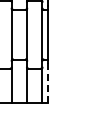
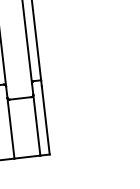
line: (47, 83) -> (45, 120), dashed -> solid

